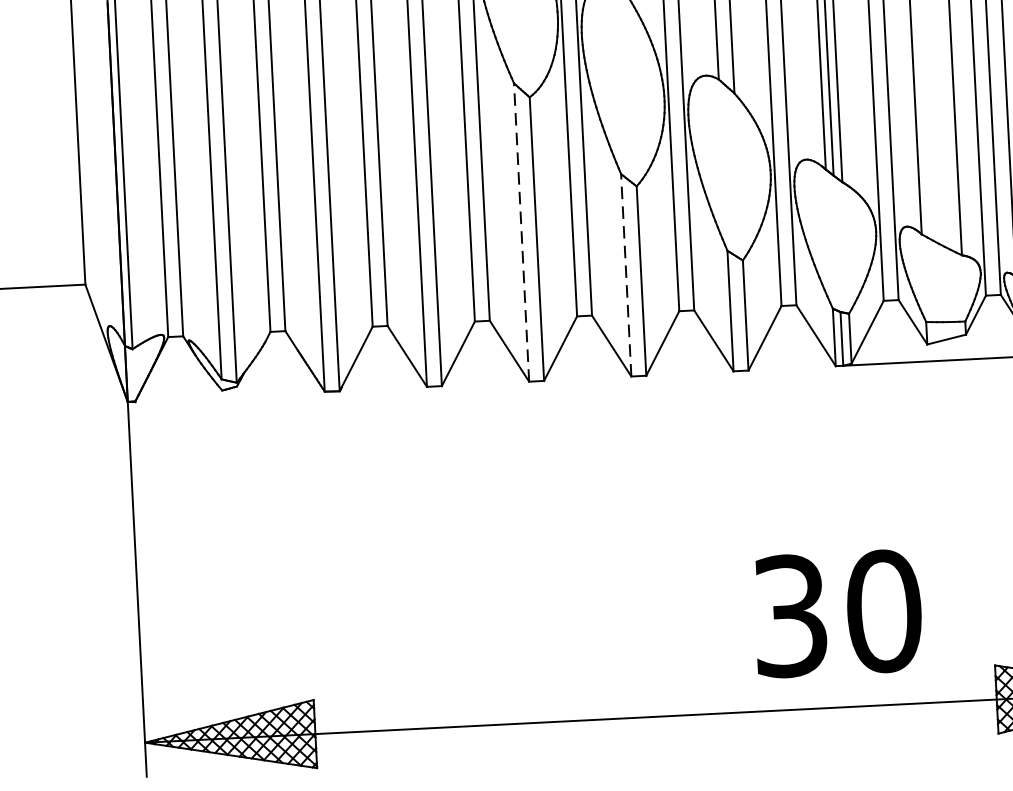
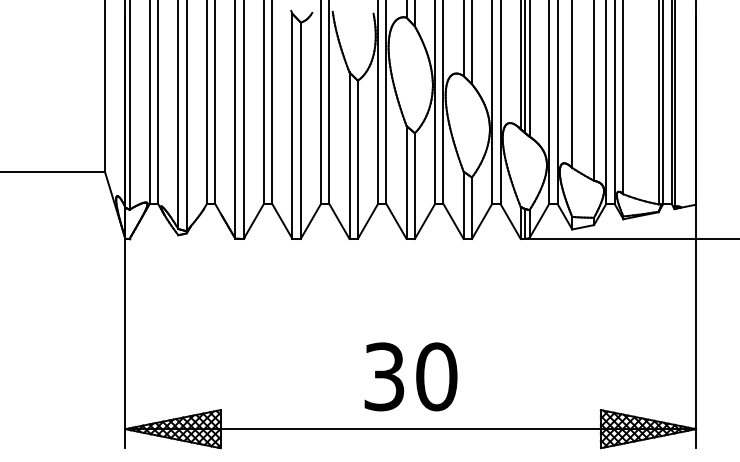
line: (521, 232) -> (349, 155), dashed -> solid
line: (626, 273) -> (406, 181), dashed -> solid
text: (837, 613) -> (410, 376), moved

